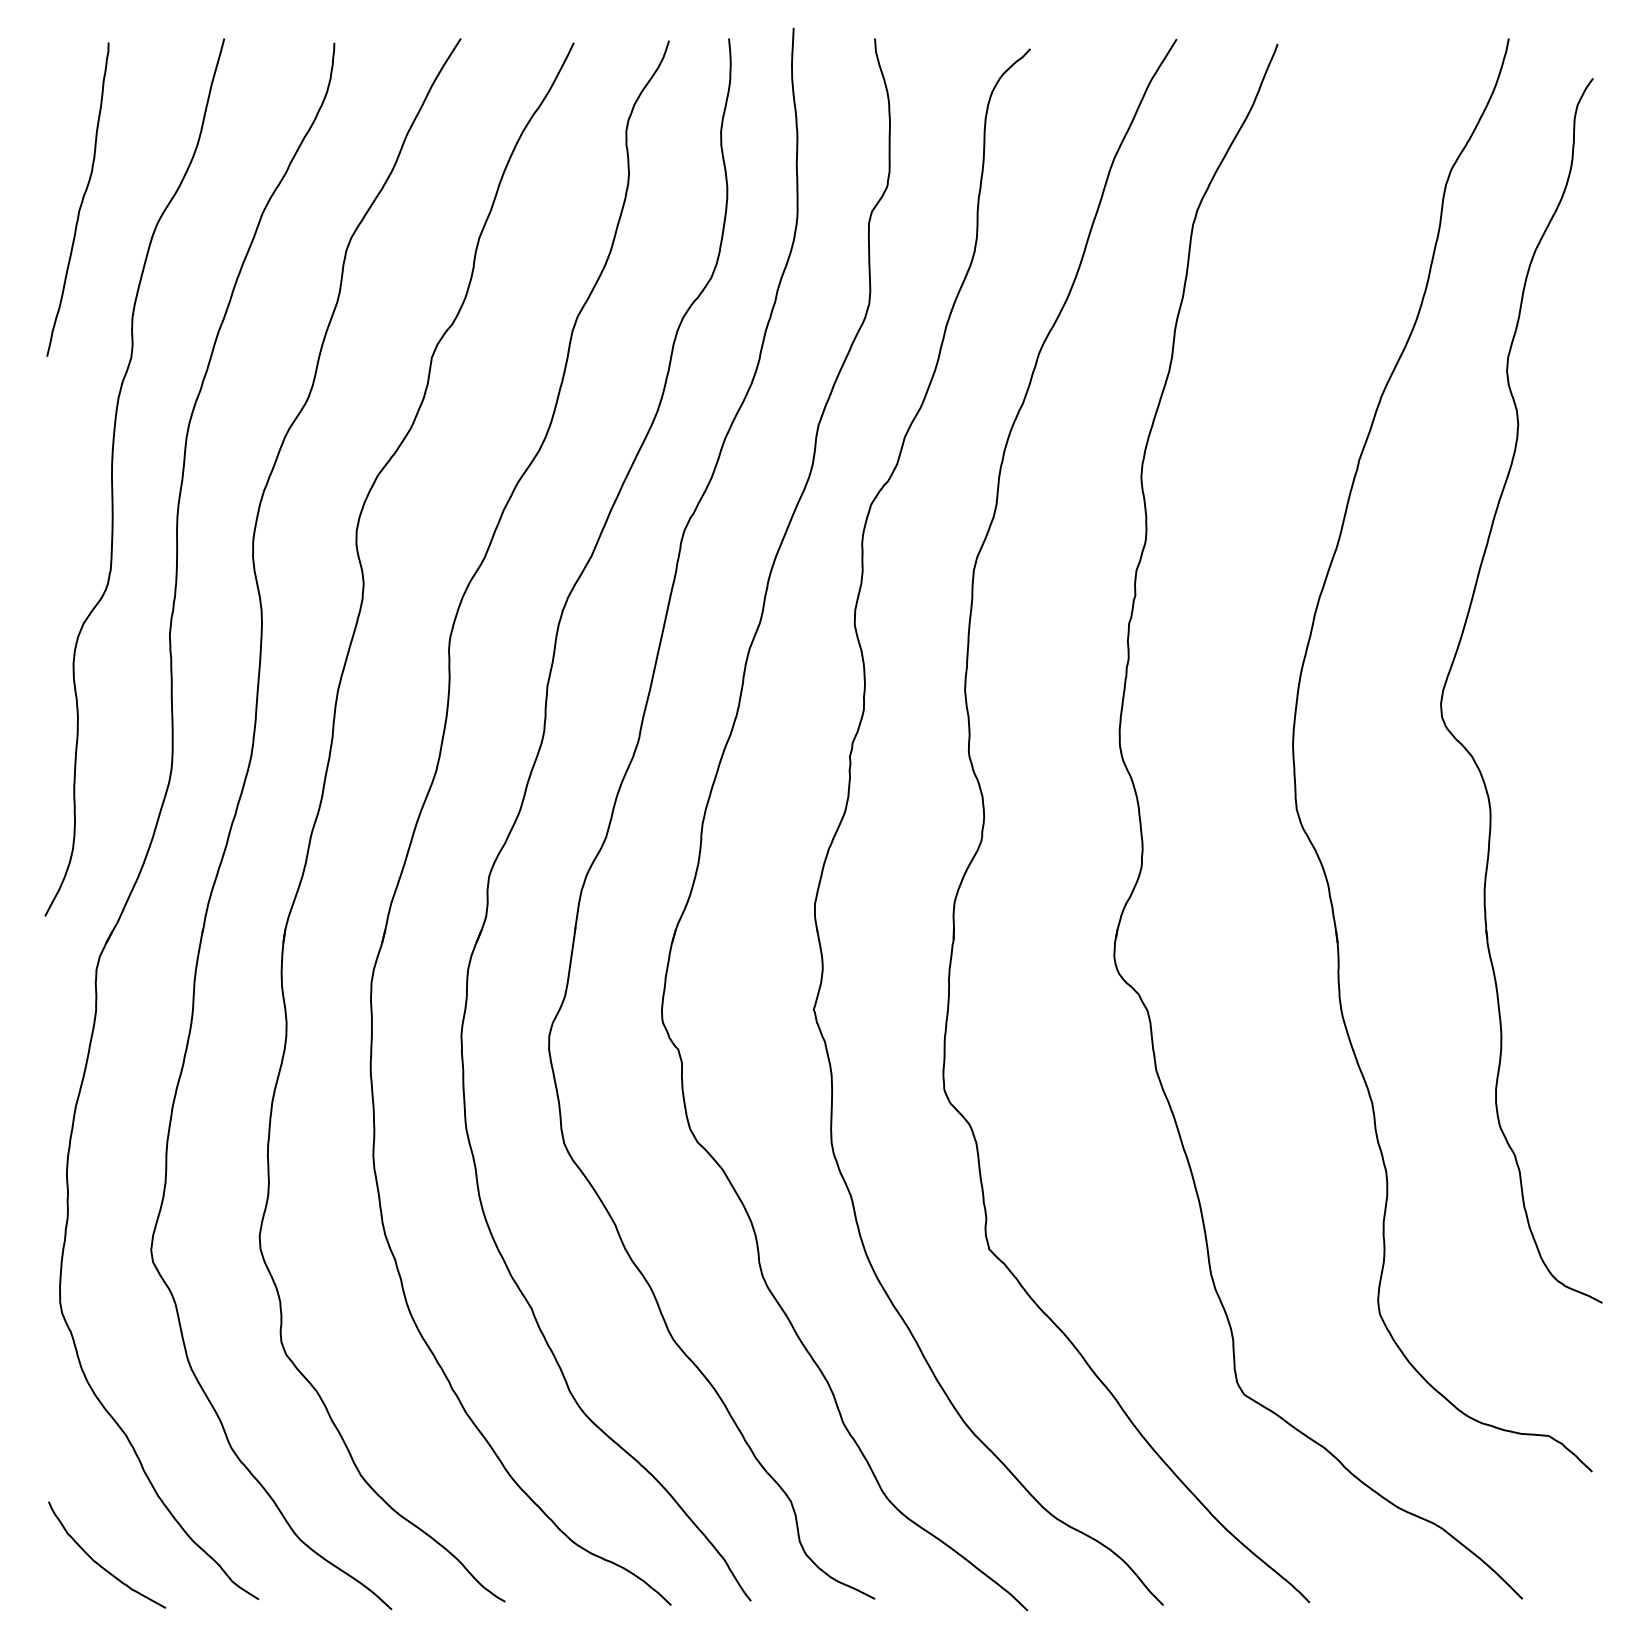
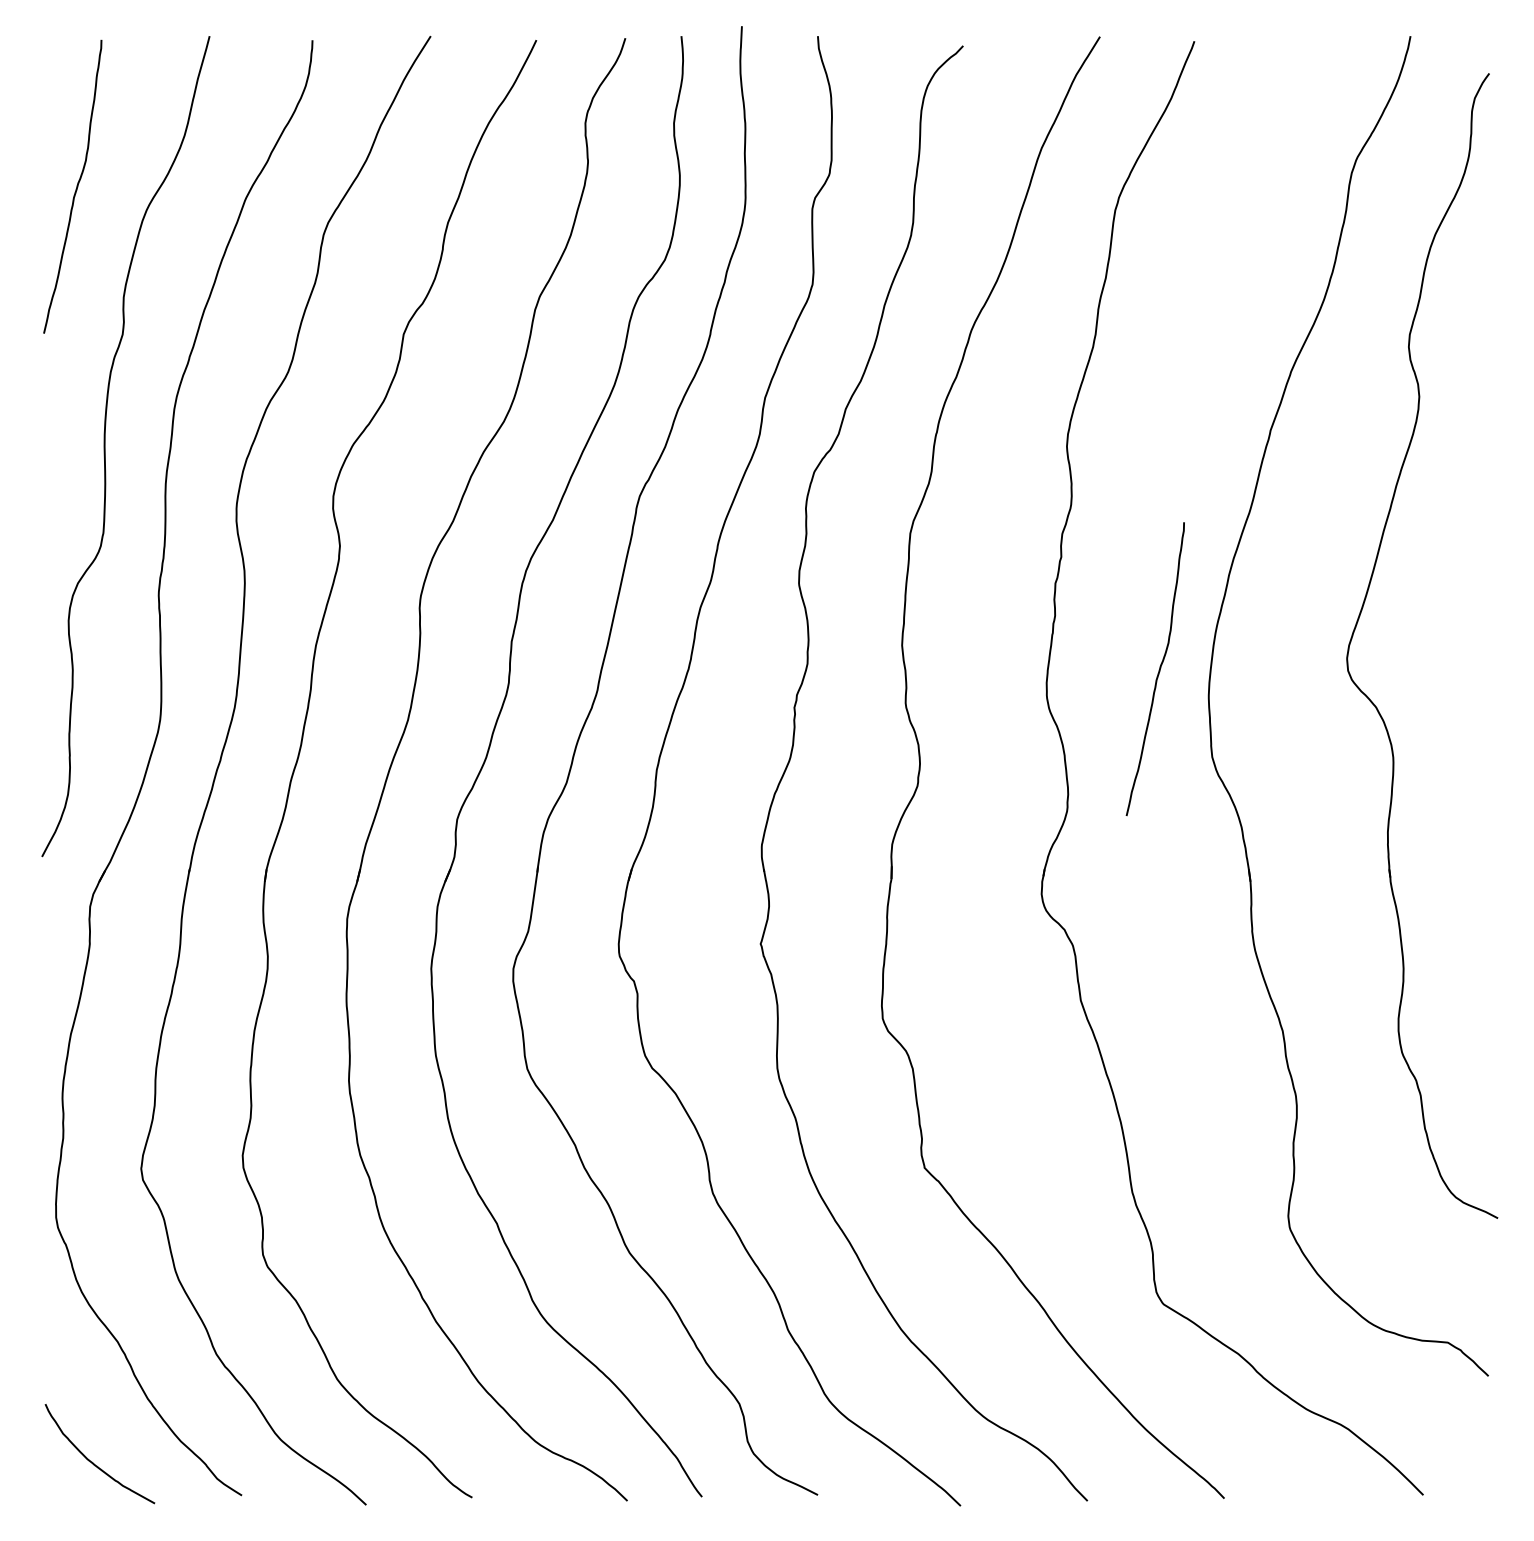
curve: (1239, 716) -> (1158, 669), added

